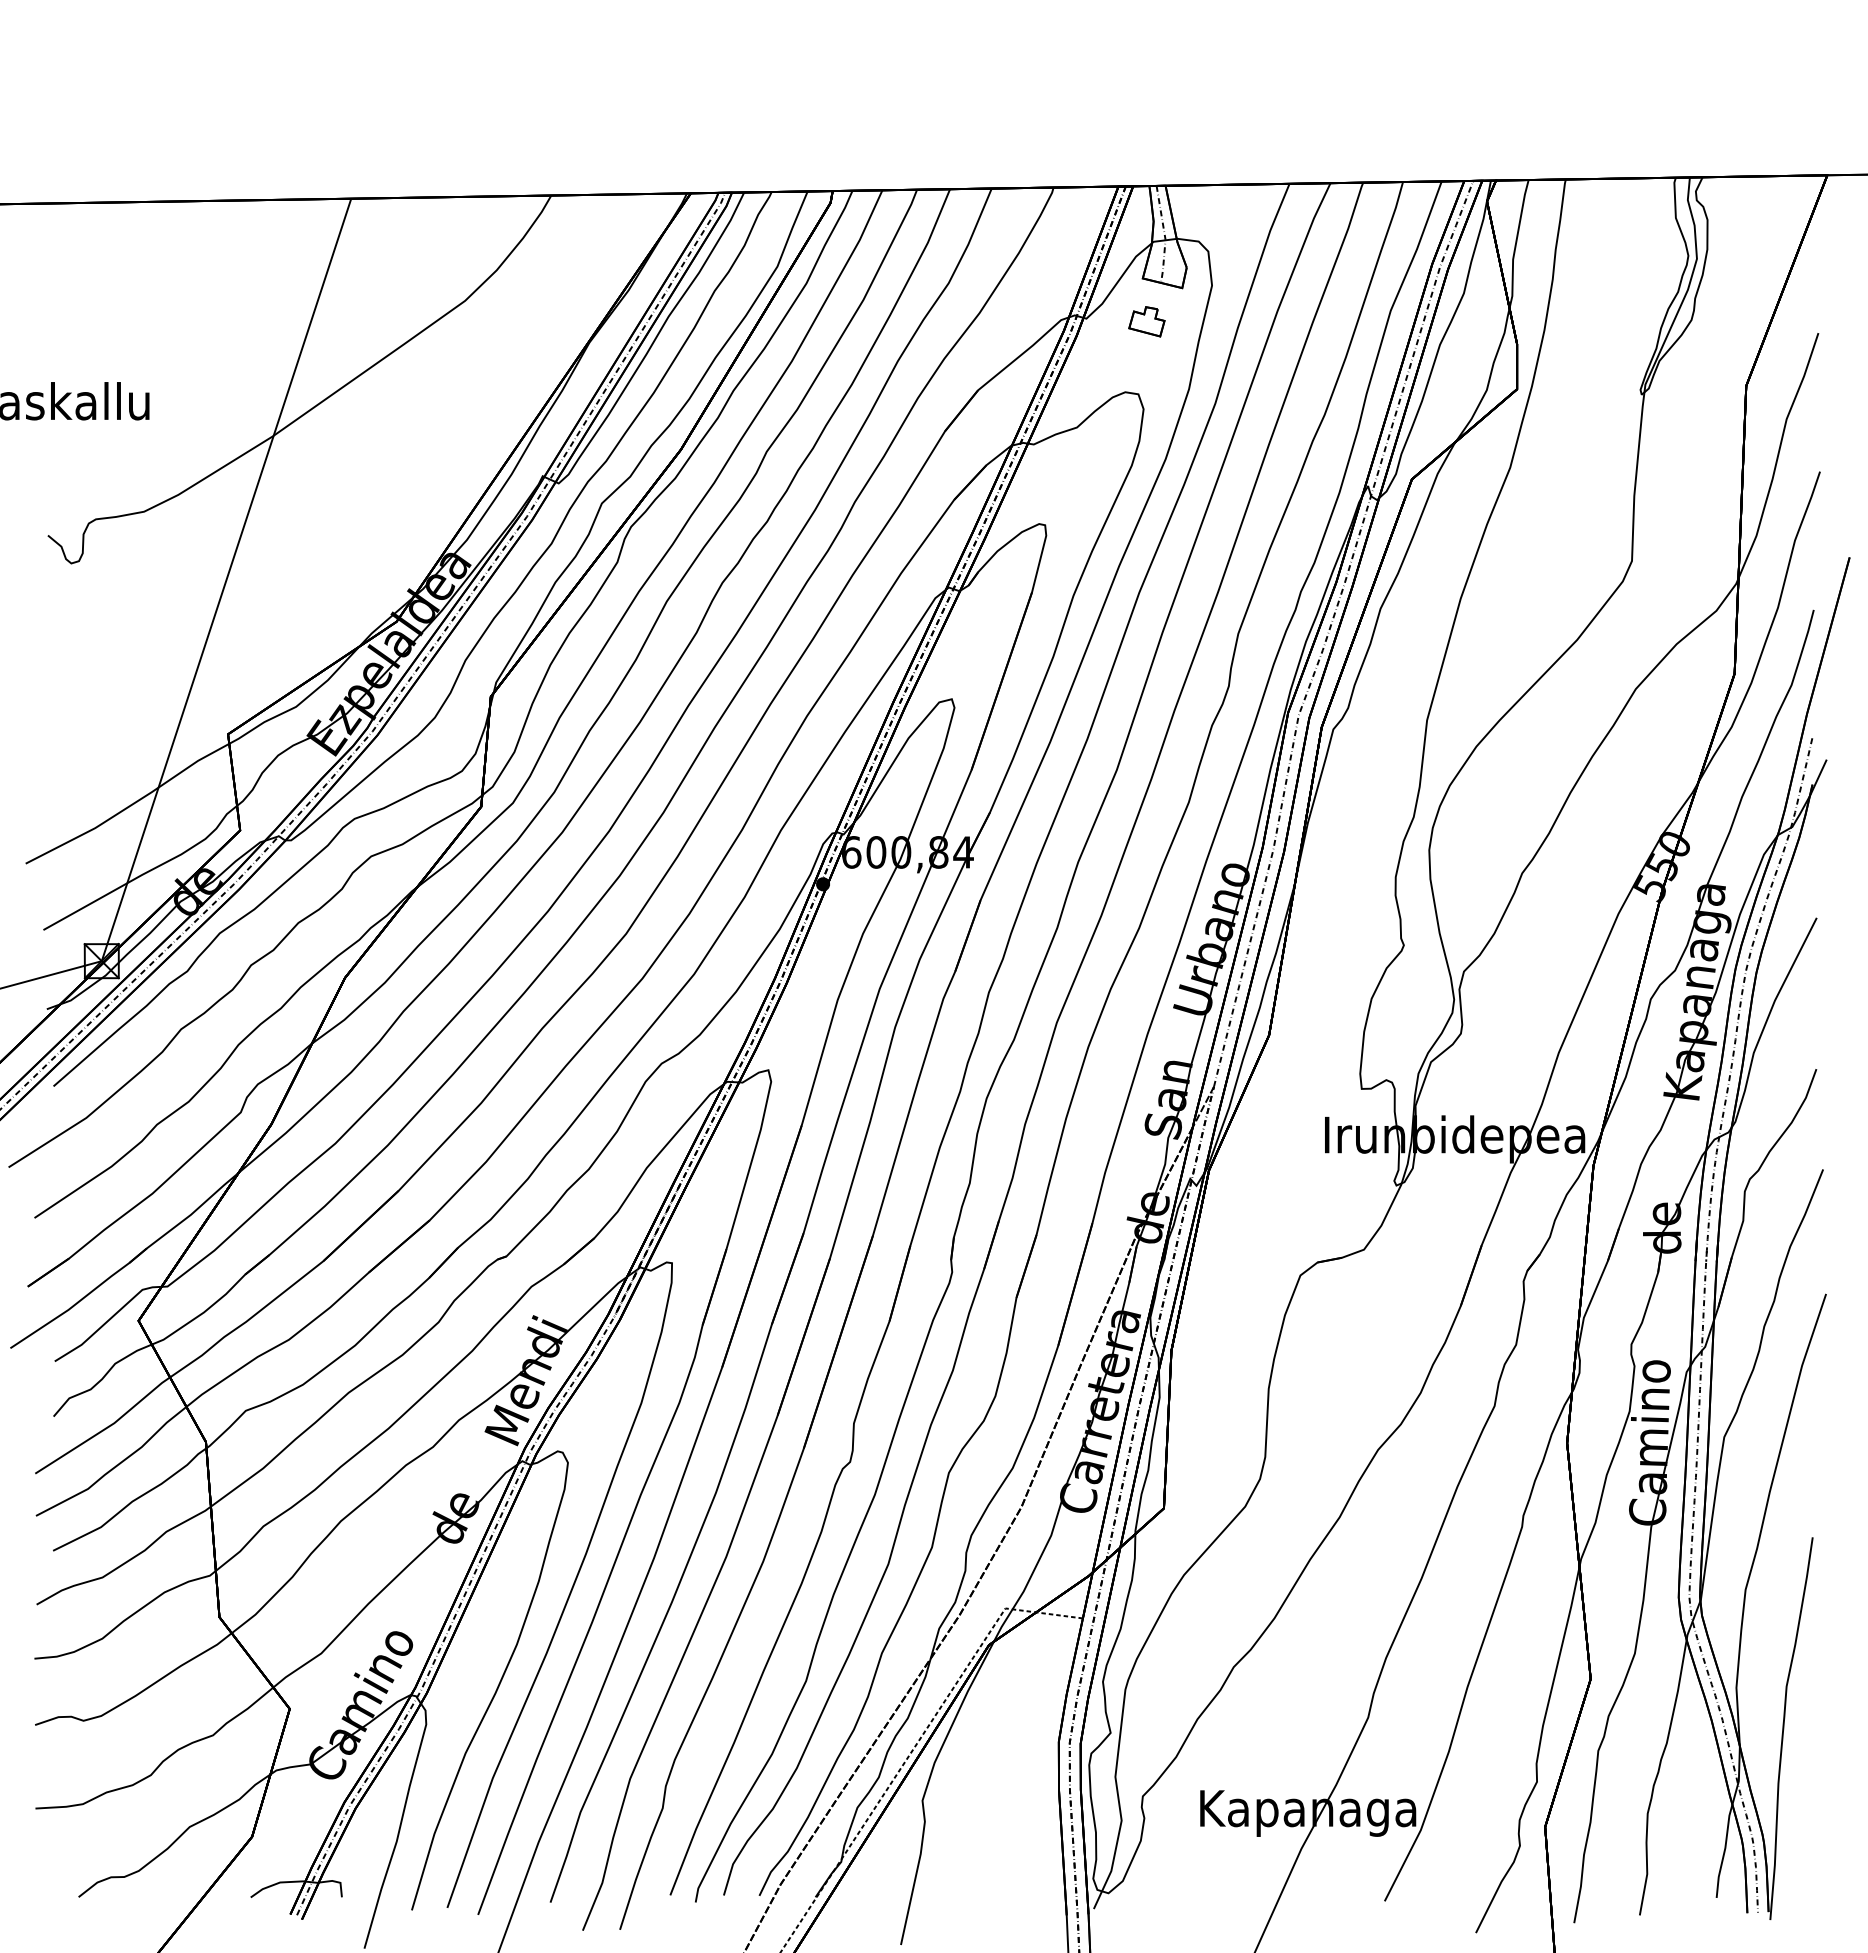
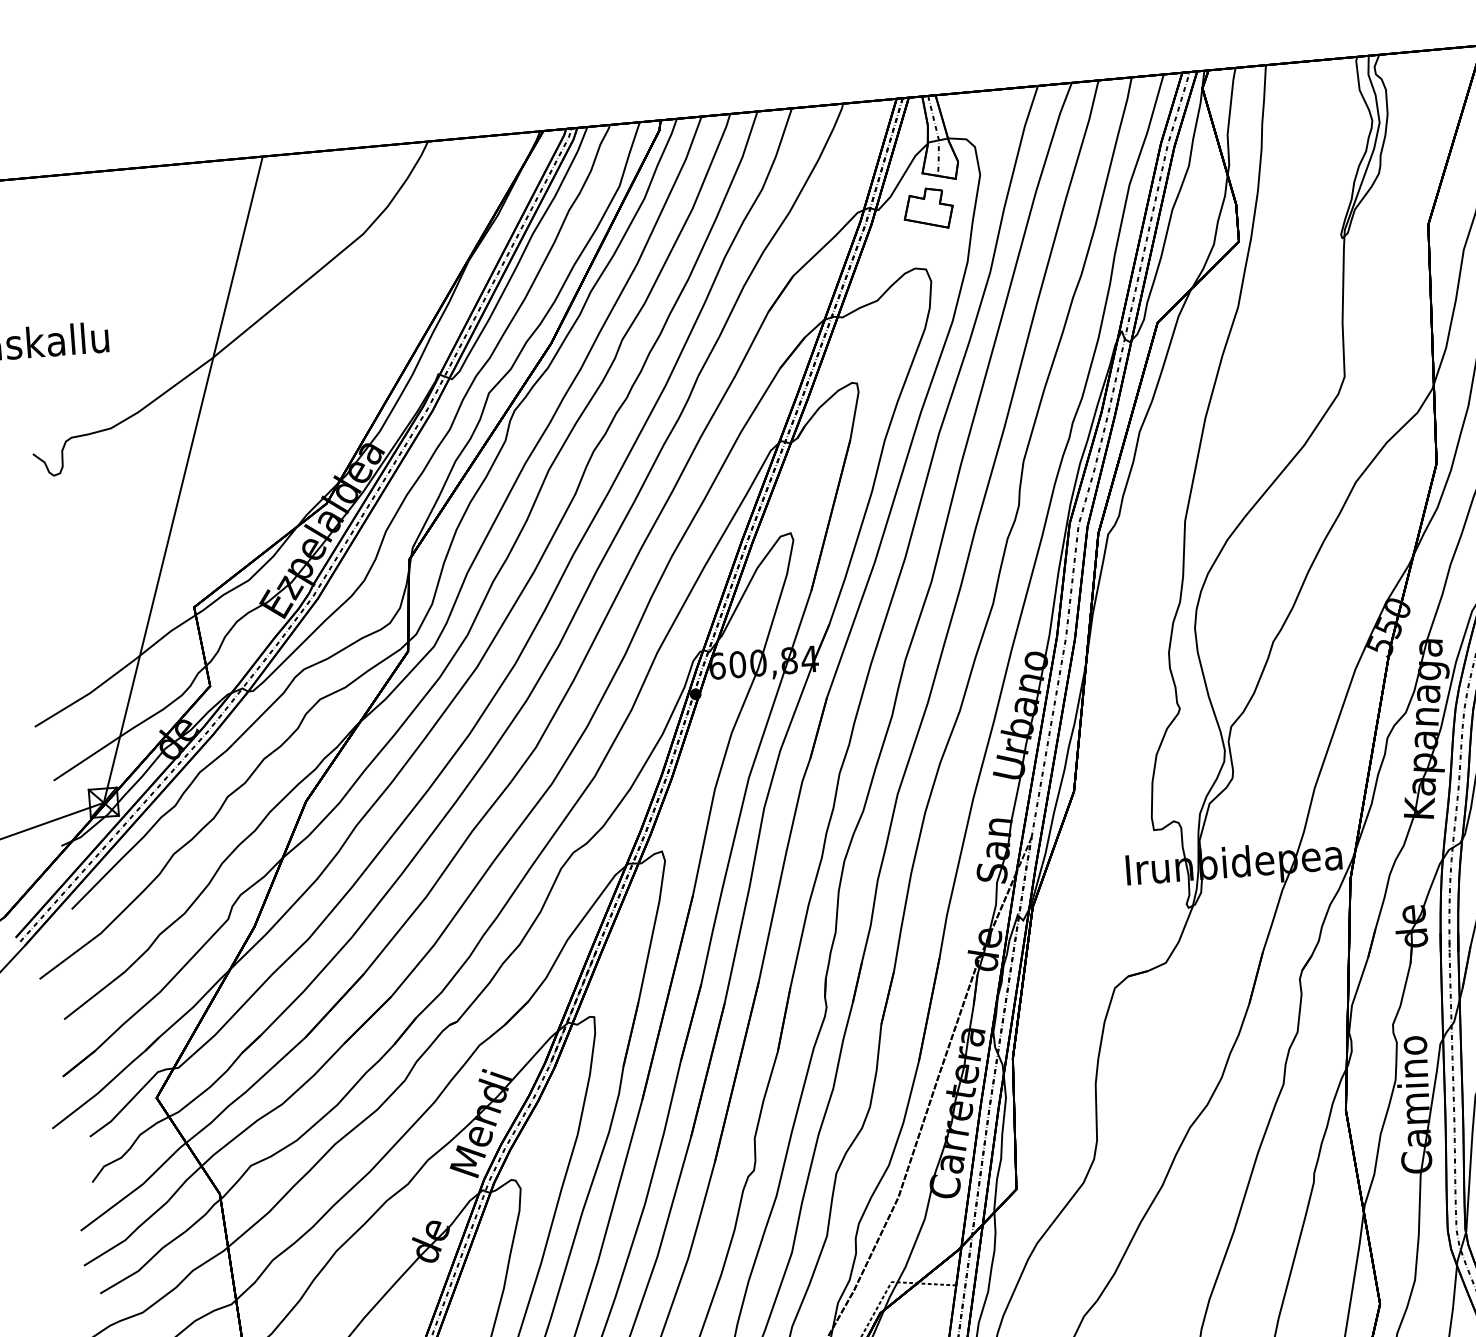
part: (1146, 321) -> (928, 208), size x1.67

